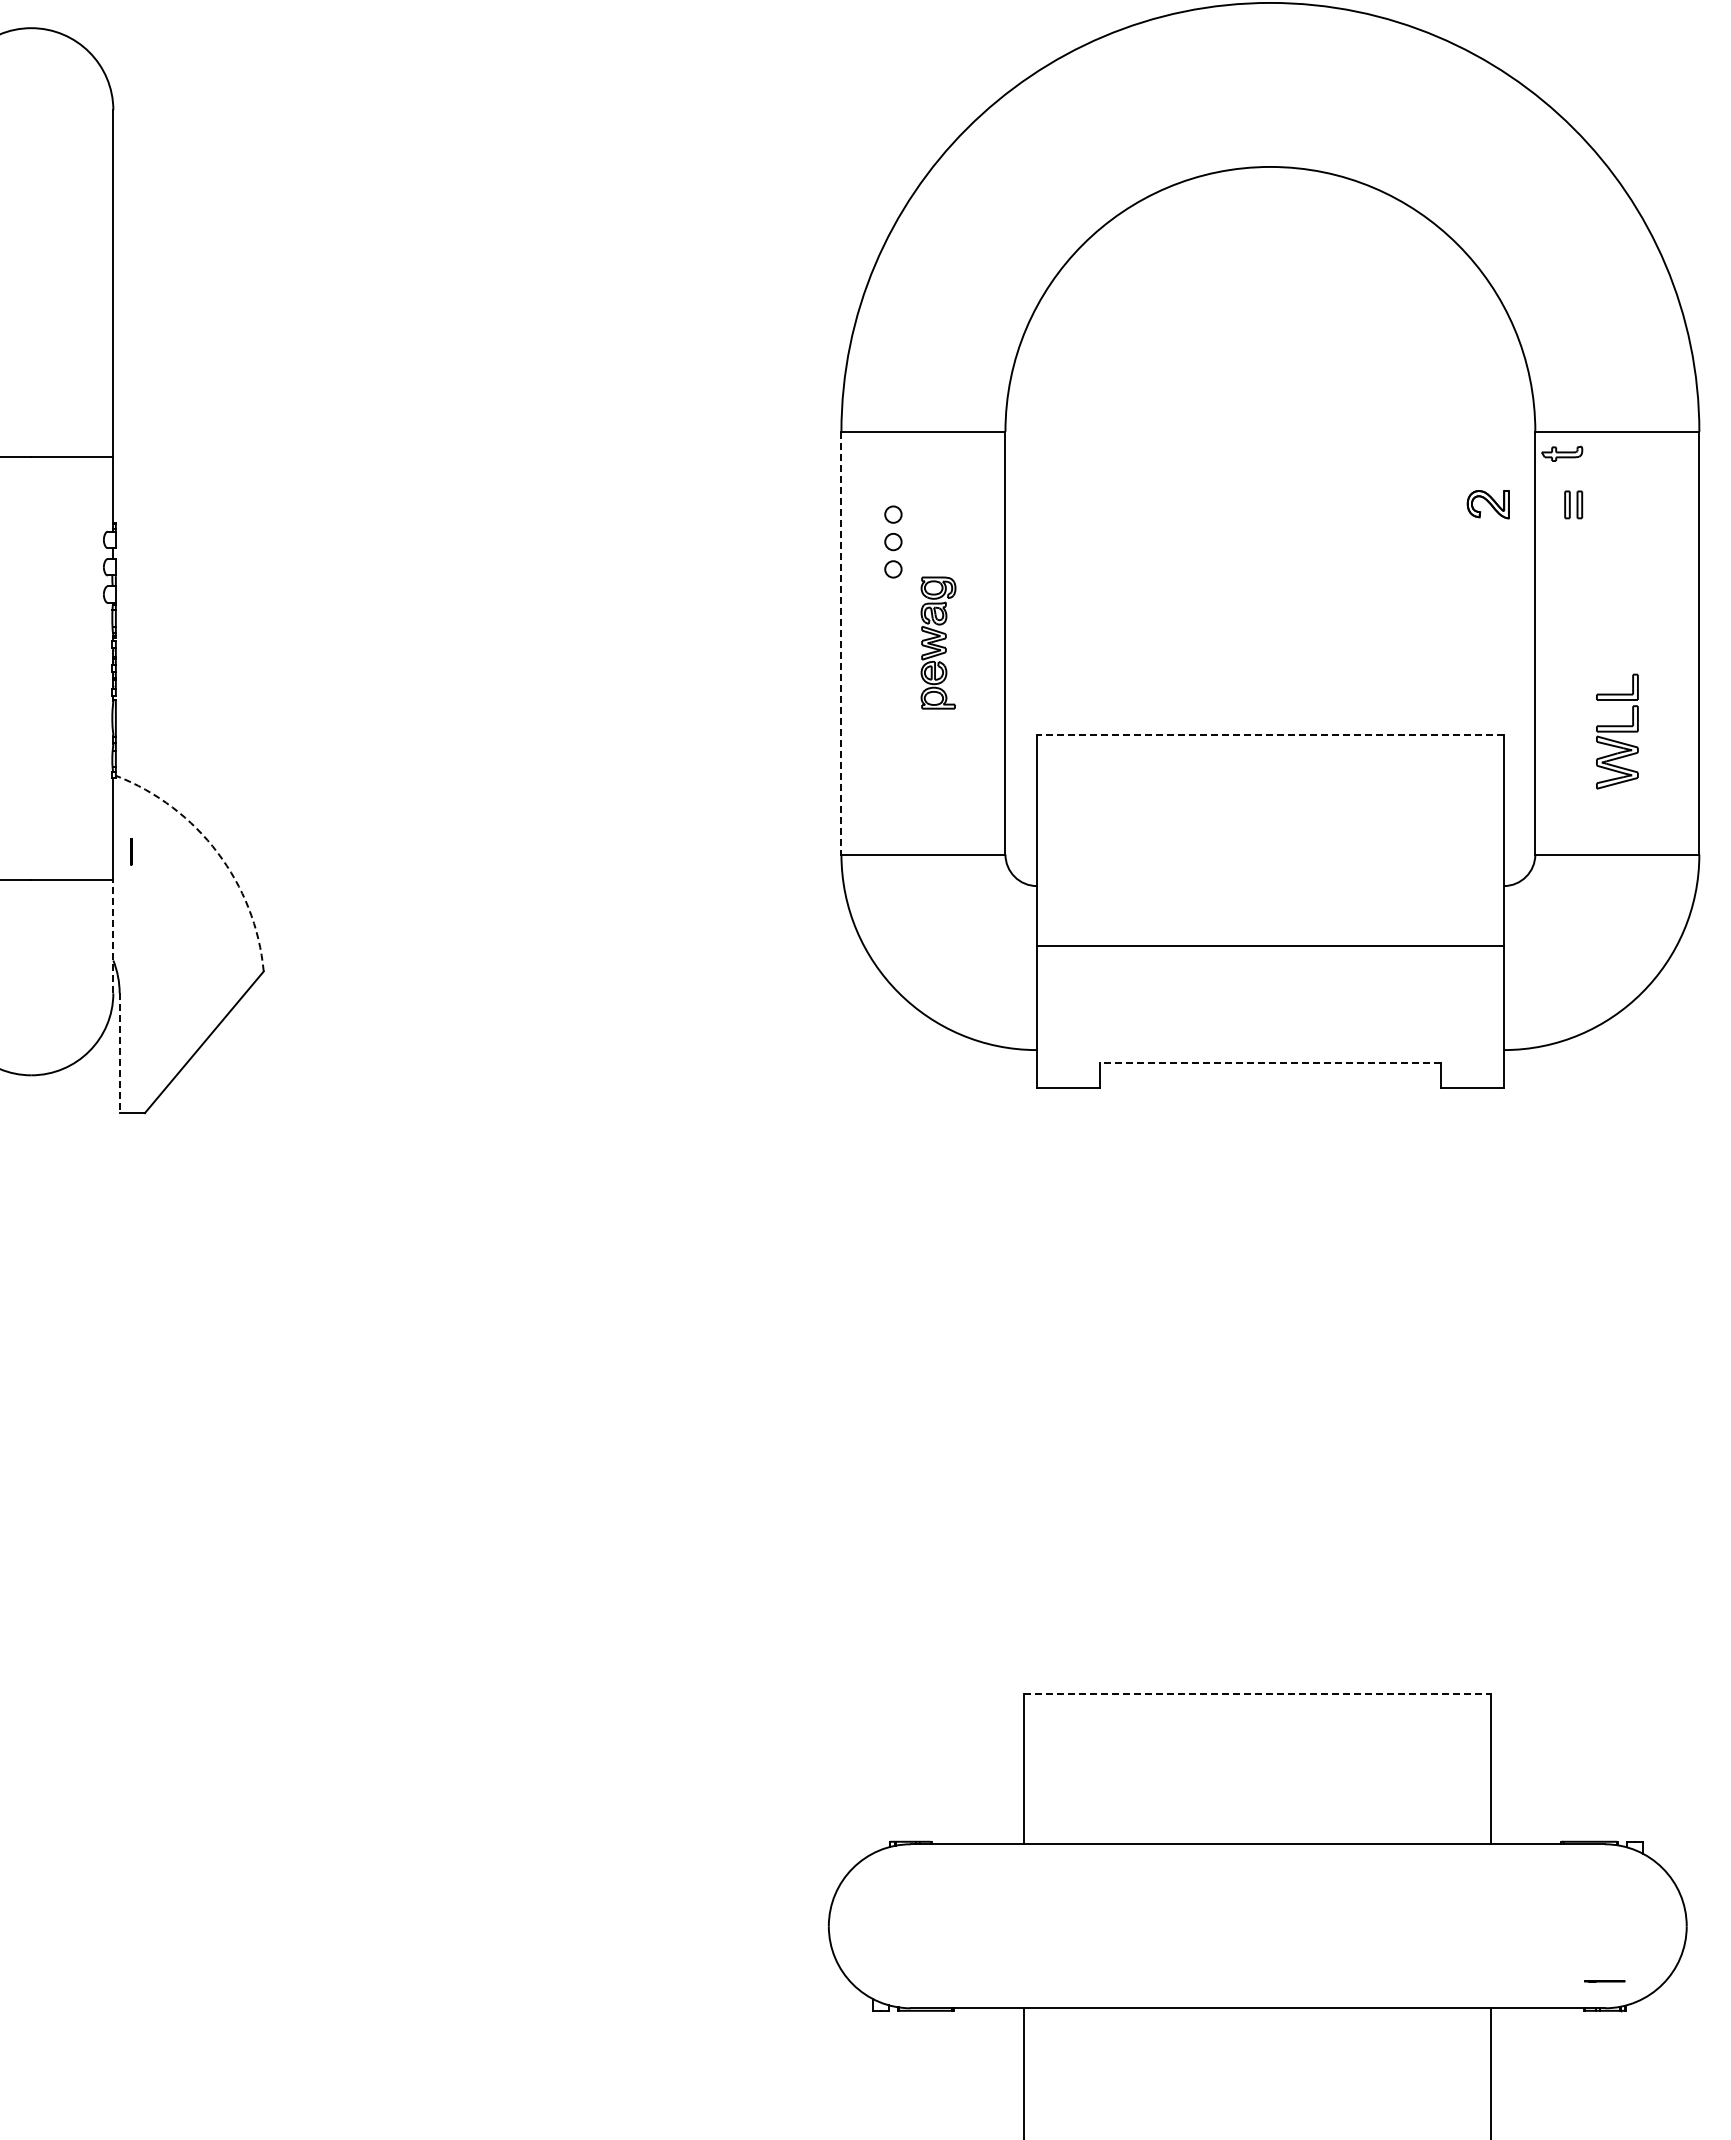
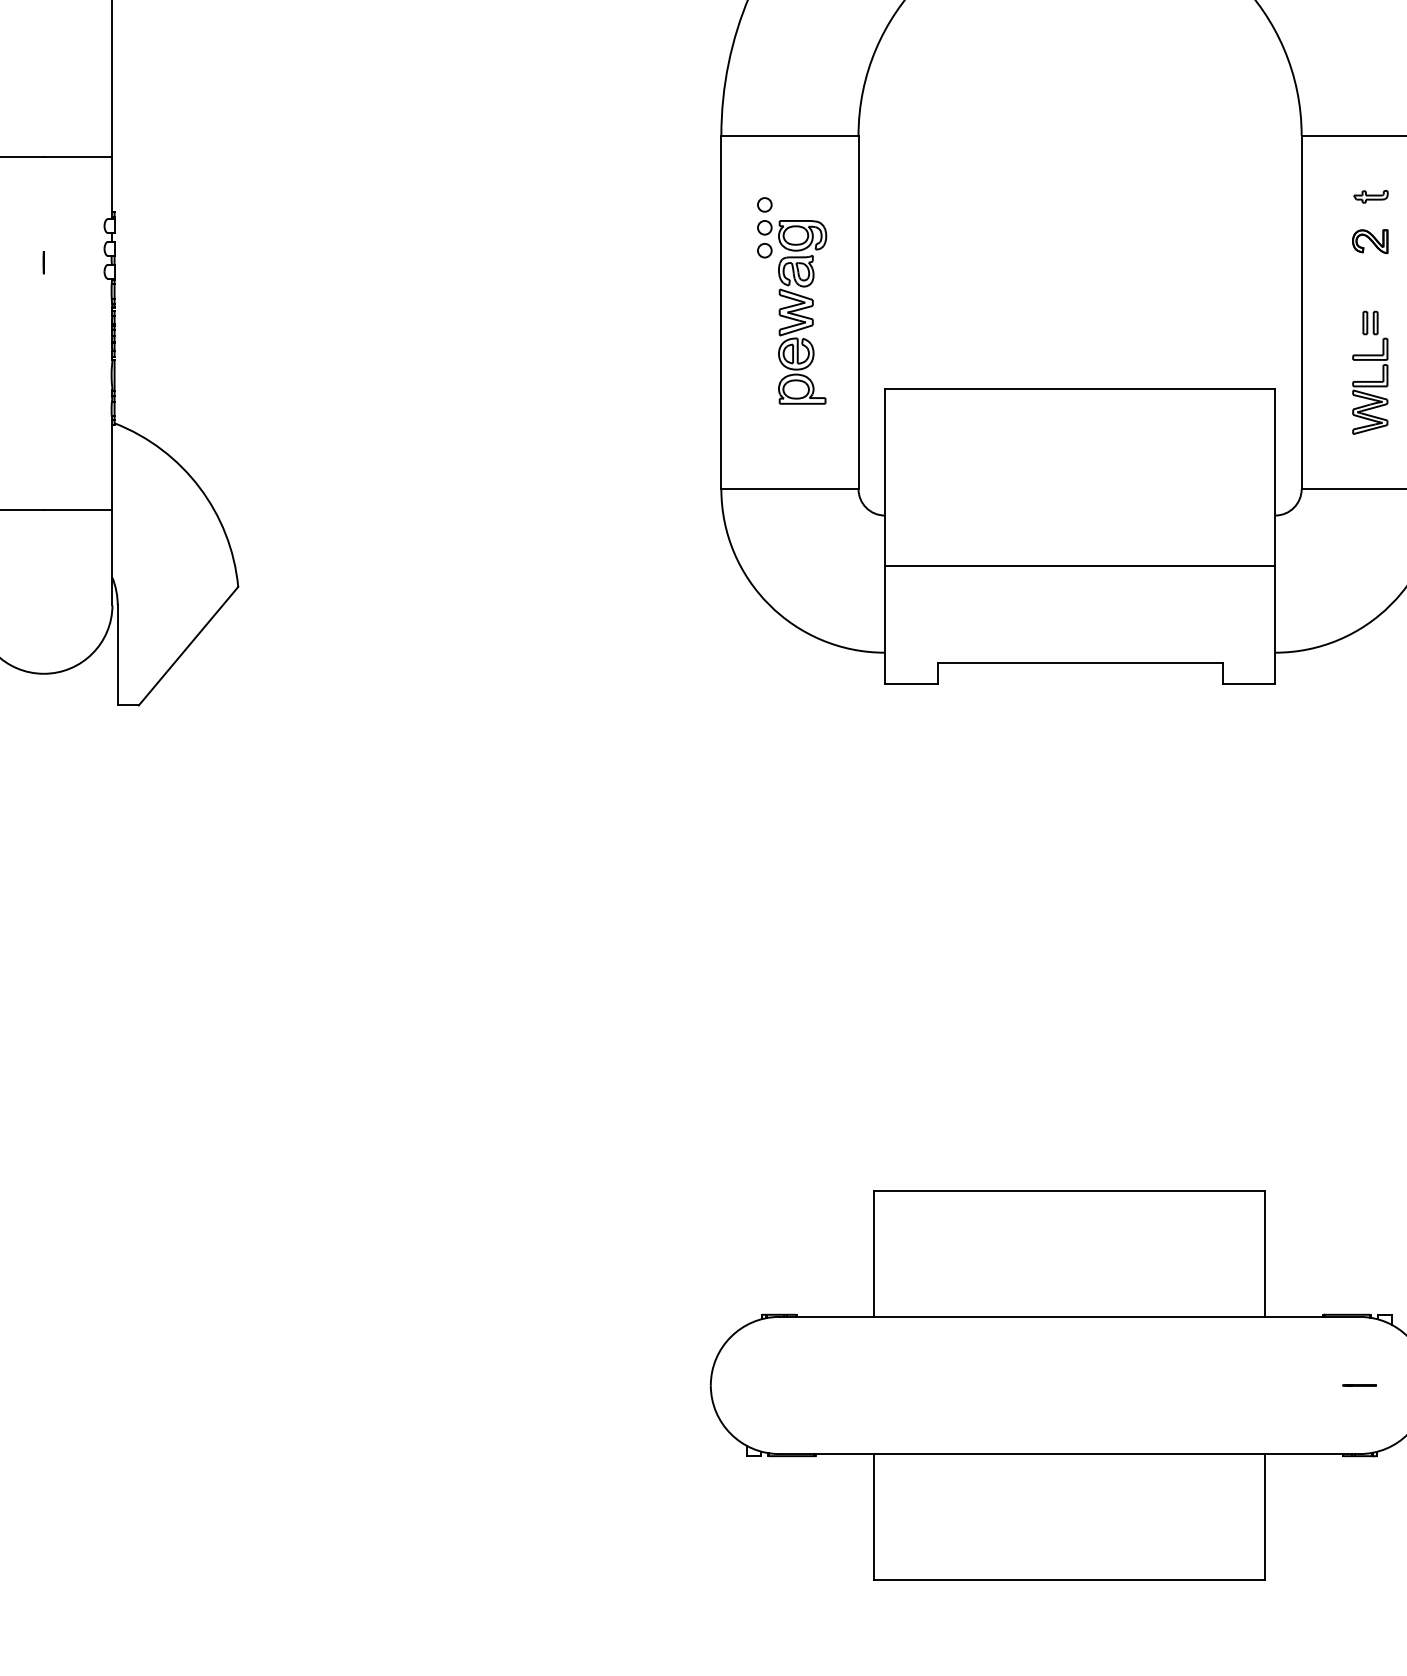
part: (1562, 453) -> (1371, 196), moved
part: (1487, 504) -> (1369, 241), moved
part: (1573, 504) -> (1370, 322), moved
part: (938, 642) -> (802, 311), size x1.67
line: (841, 643) -> (721, 312), dashed -> solid
line: (1269, 734) -> (1079, 388), dashed -> solid
line: (131, 851) -> (44, 262), moved
arc: (217, 852) -> (199, 487), dashed -> solid
line: (113, 936) -> (112, 557), dashed -> solid
line: (119, 1053) -> (117, 655), dashed -> solid
line: (1269, 1062) -> (1079, 663), dashed -> solid
line: (1258, 1693) -> (1070, 1190), dashed -> solid
line: (1604, 1981) -> (1359, 1385), moved

